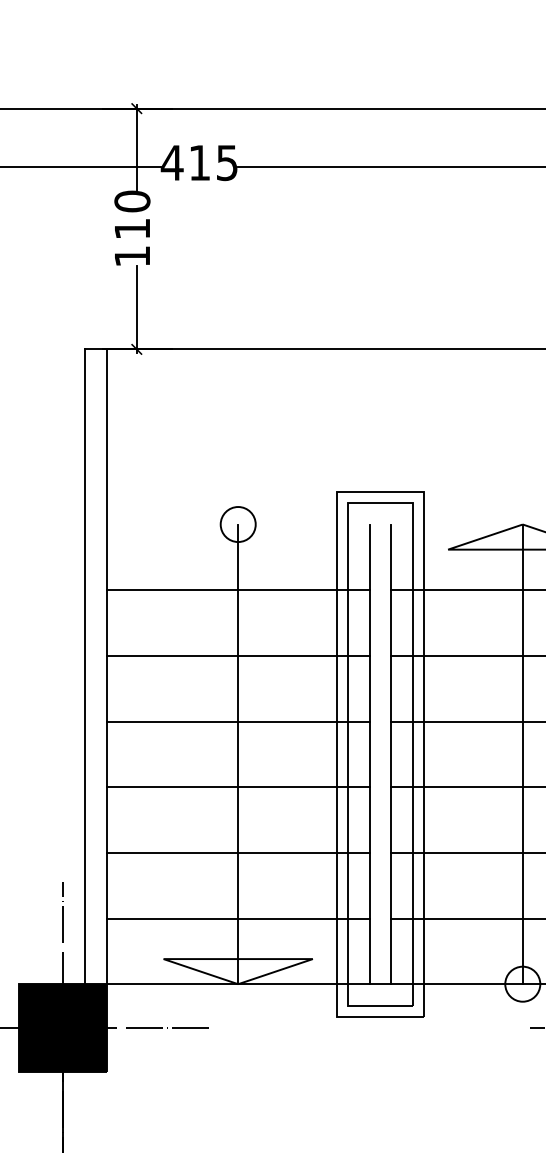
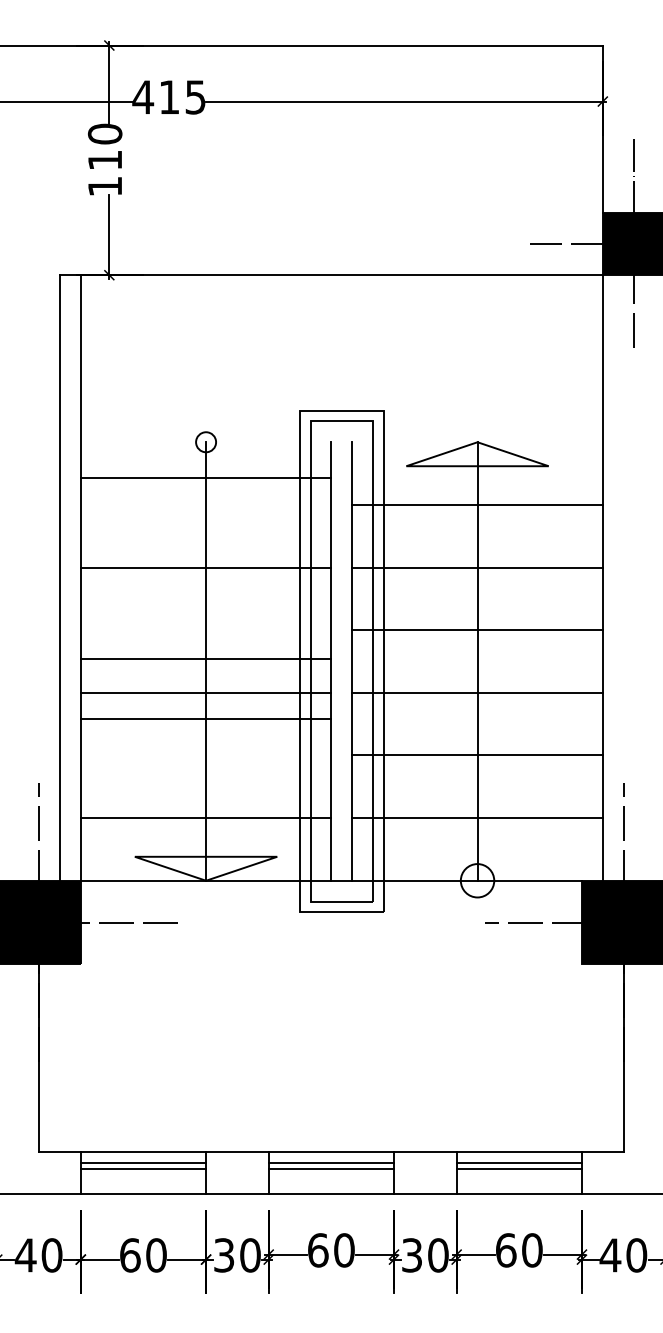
circle: (237, 523) -> (205, 441), size x0.6
line: (237, 589) -> (205, 477), moved
line: (237, 721) -> (205, 659), moved
line: (237, 852) -> (205, 719), moved

